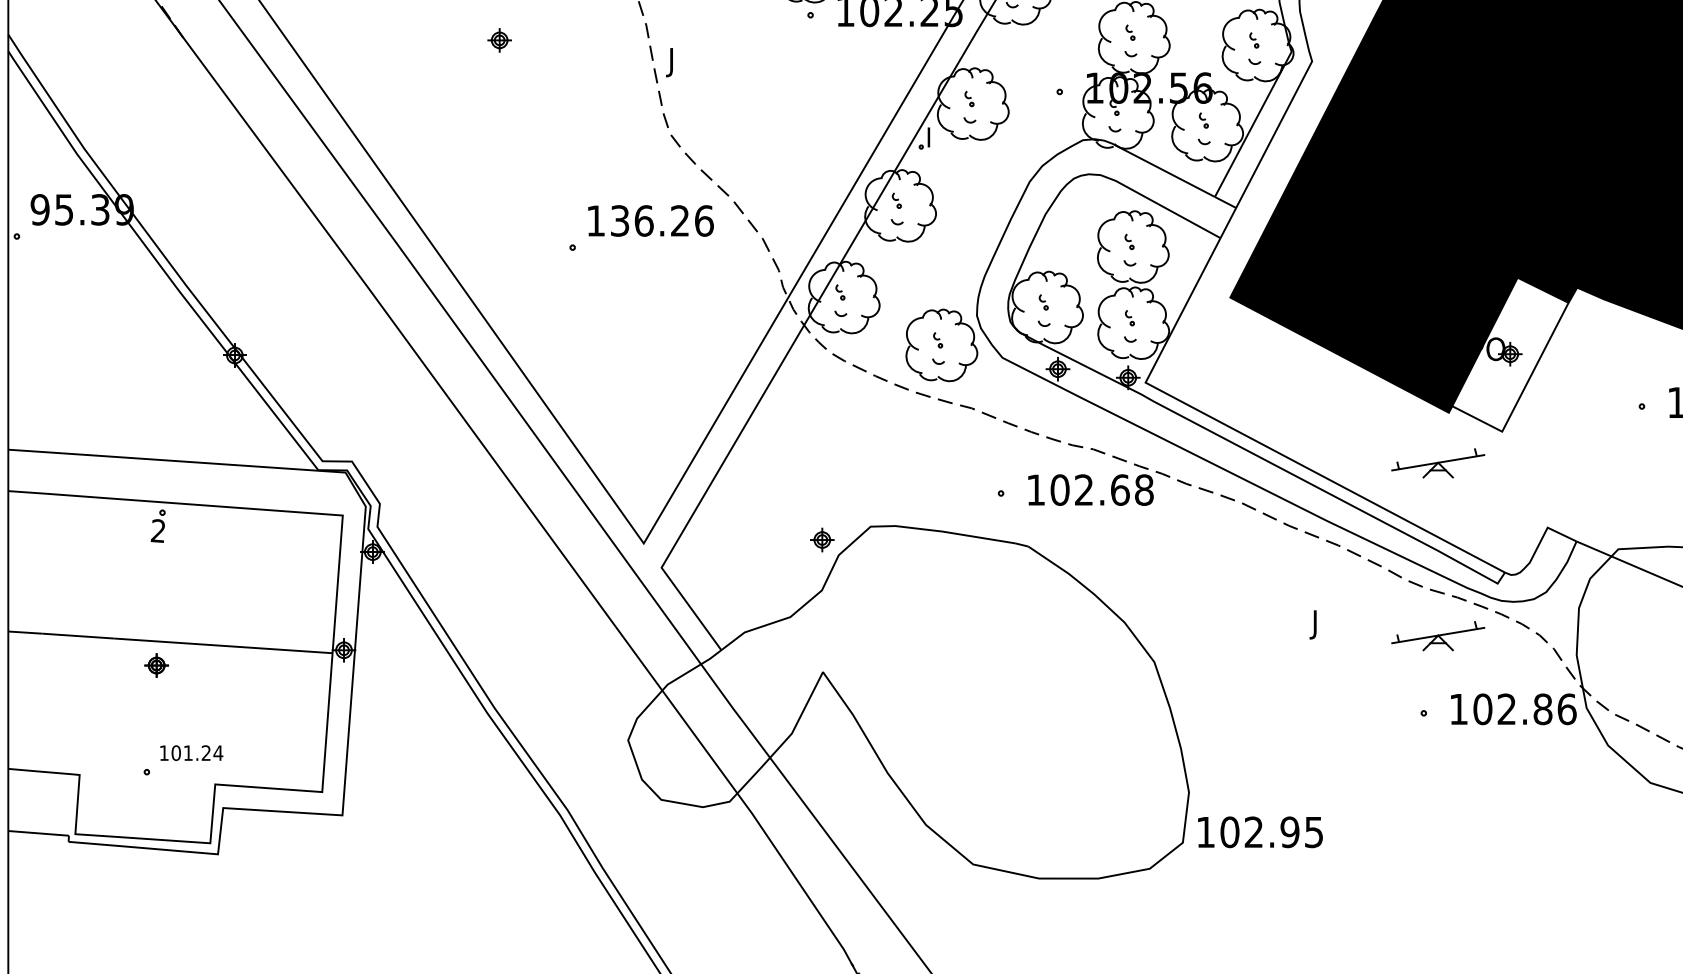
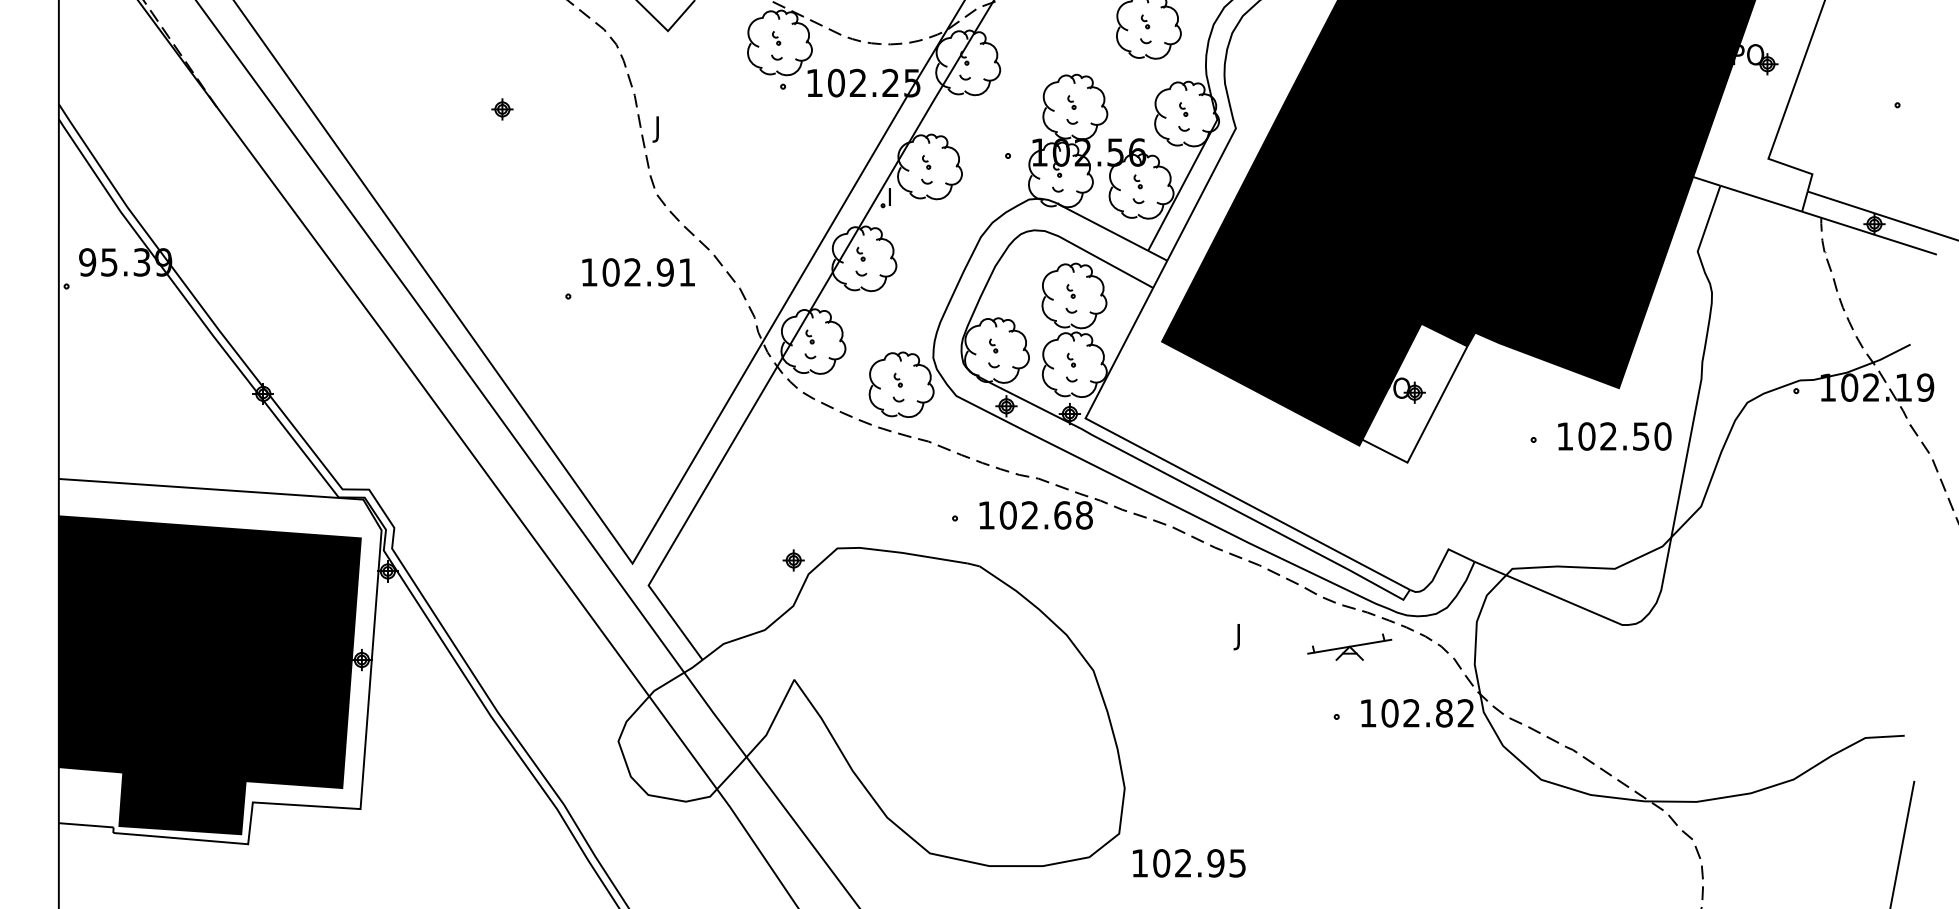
text: (661, 221) -> (648, 272), 136.26 -> 102.91
part: (1437, 462) -> (1349, 490), removed
fill: (175, 667) -> (209, 675), added
text: (1566, 709) -> (1465, 713), 102.86 -> 102.82
text: (1260, 832) -> (1189, 863), moved

